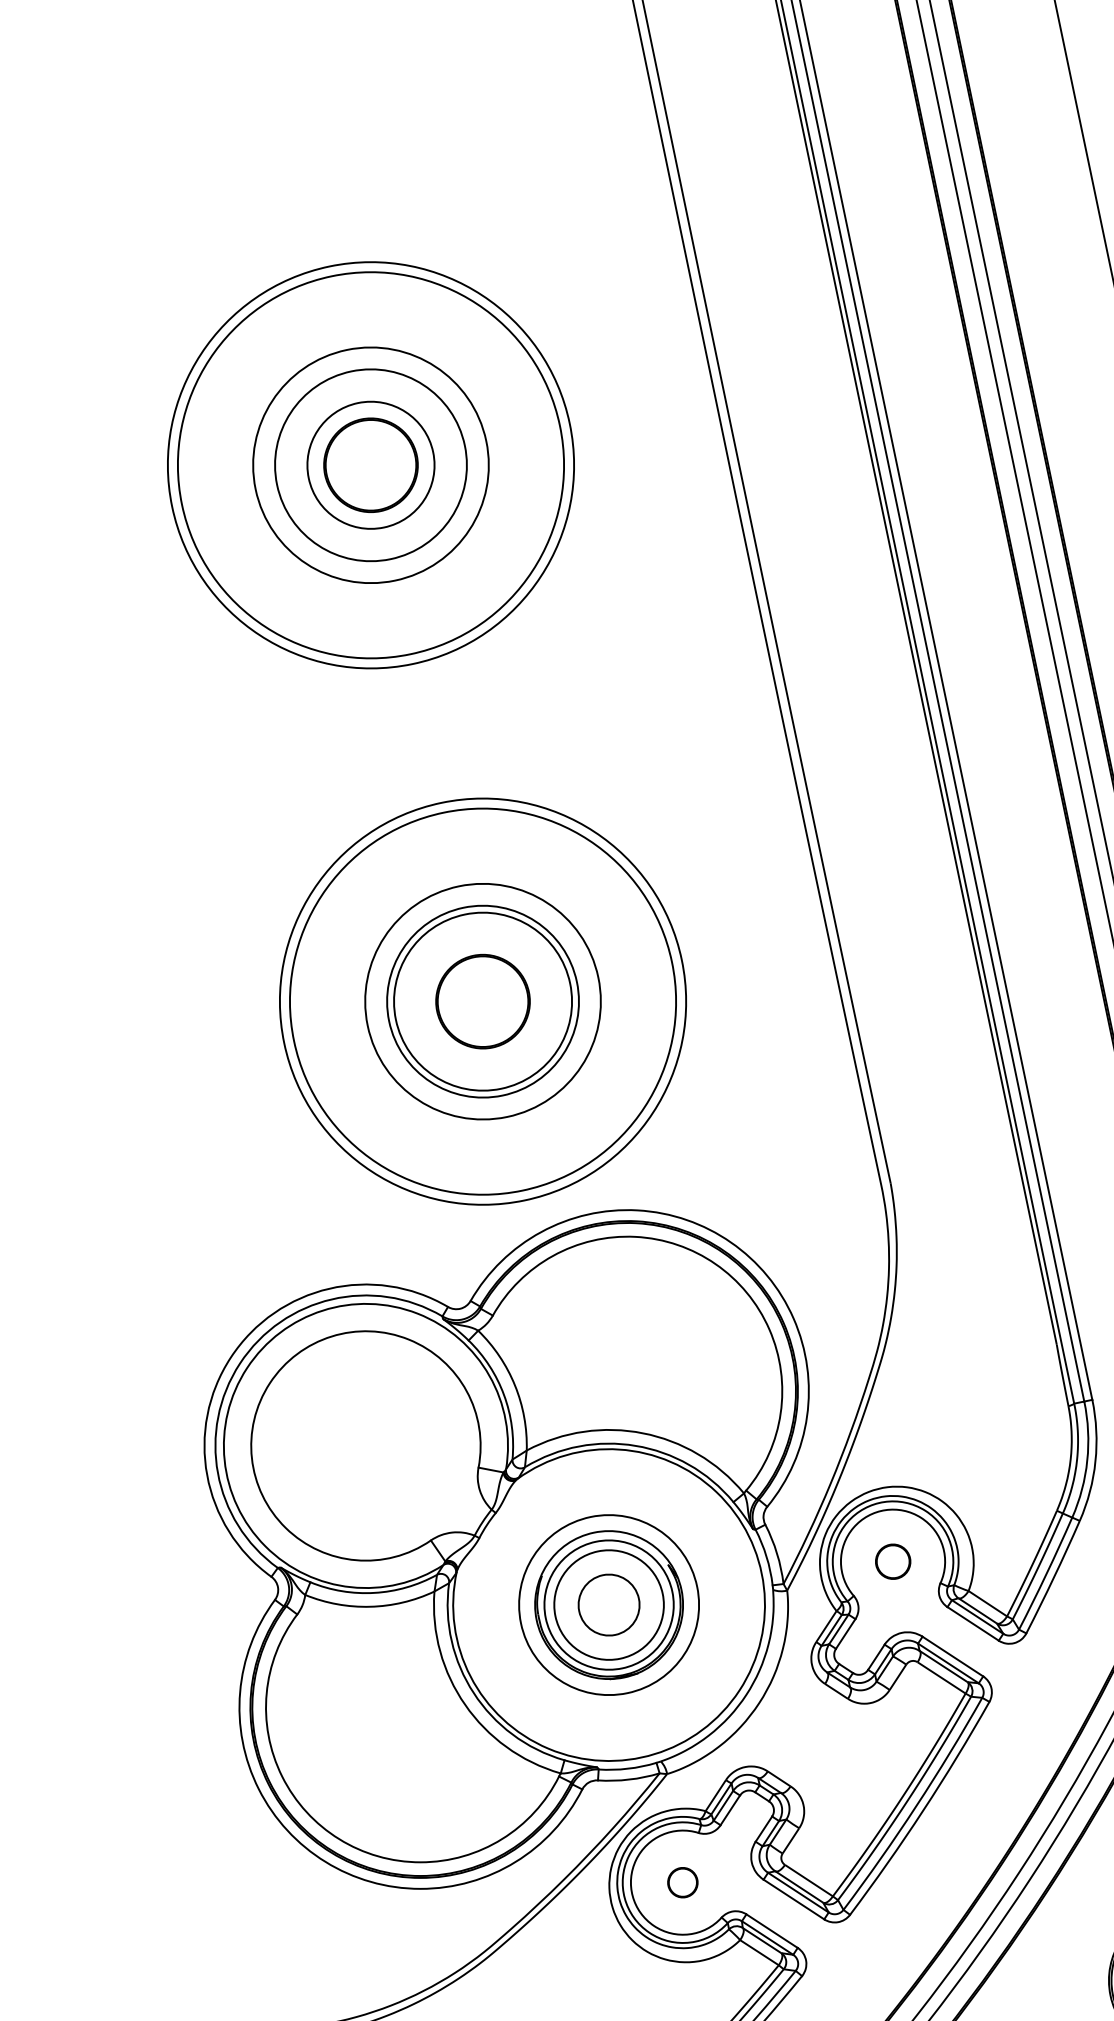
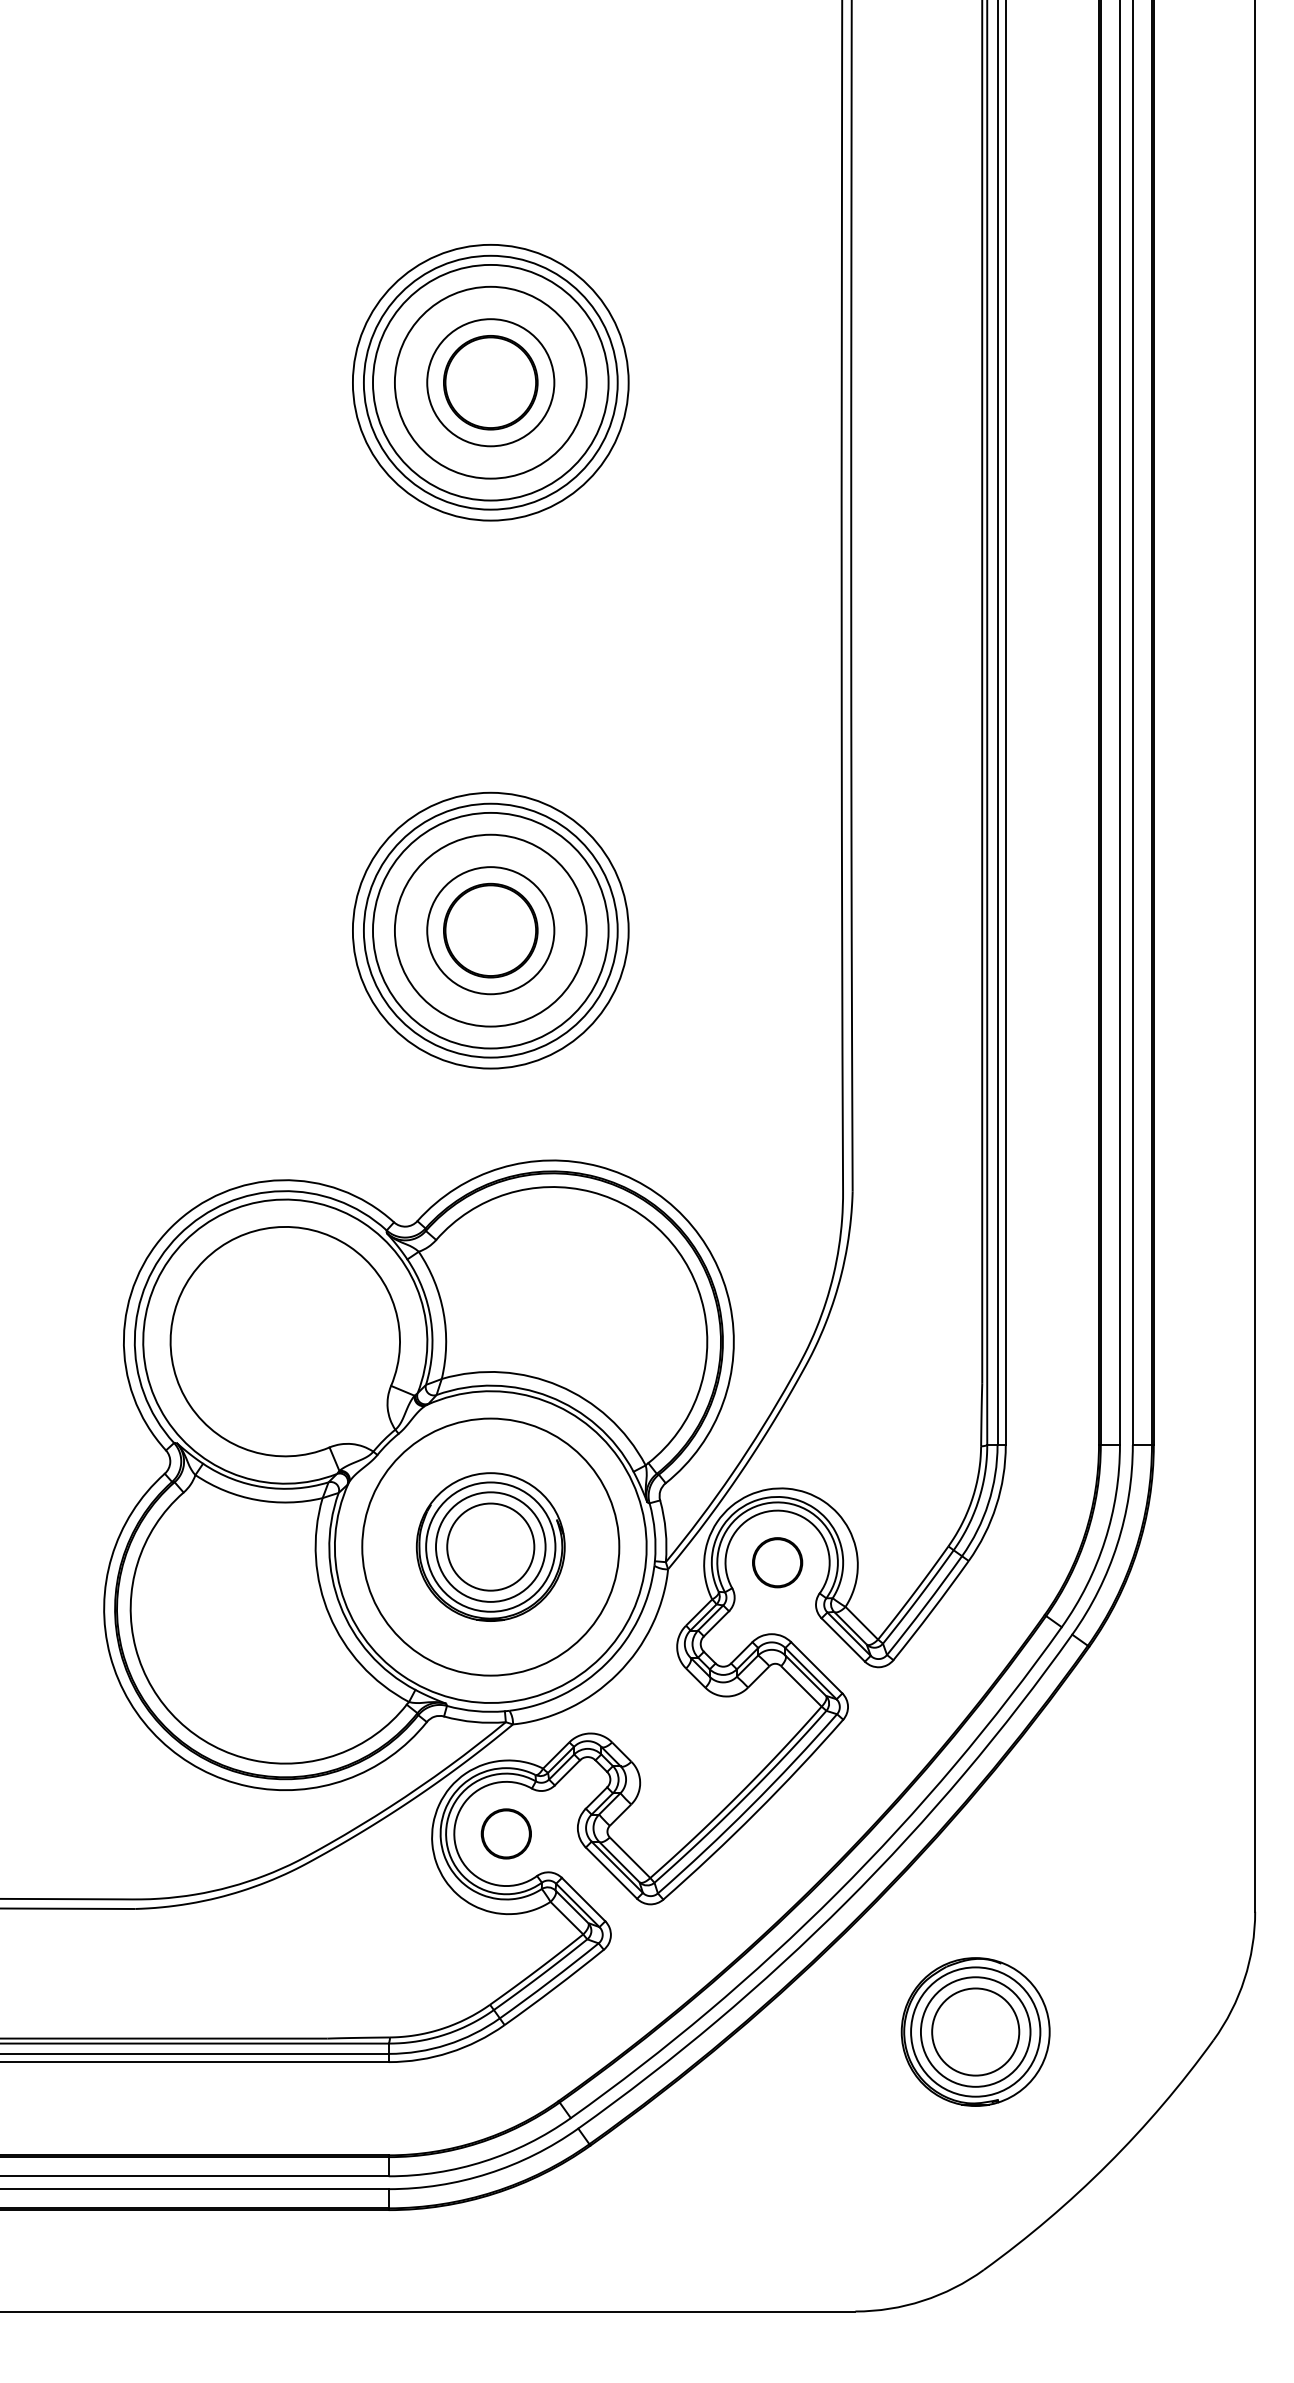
circle: (370, 465) -> (490, 382), size x0.62
circle: (370, 465) -> (490, 382), size x0.71
circle: (482, 1001) -> (490, 930), size x0.62
circle: (482, 1001) -> (490, 930), size x0.71
circle: (482, 1001) -> (490, 930), size x0.71
part: (892, 1561) -> (777, 1562), size x1.43
circle: (608, 1604) -> (490, 1546), size x1.43
circle: (608, 1604) -> (490, 1546), size x1.43
part: (682, 1882) -> (505, 1833), size x1.67

